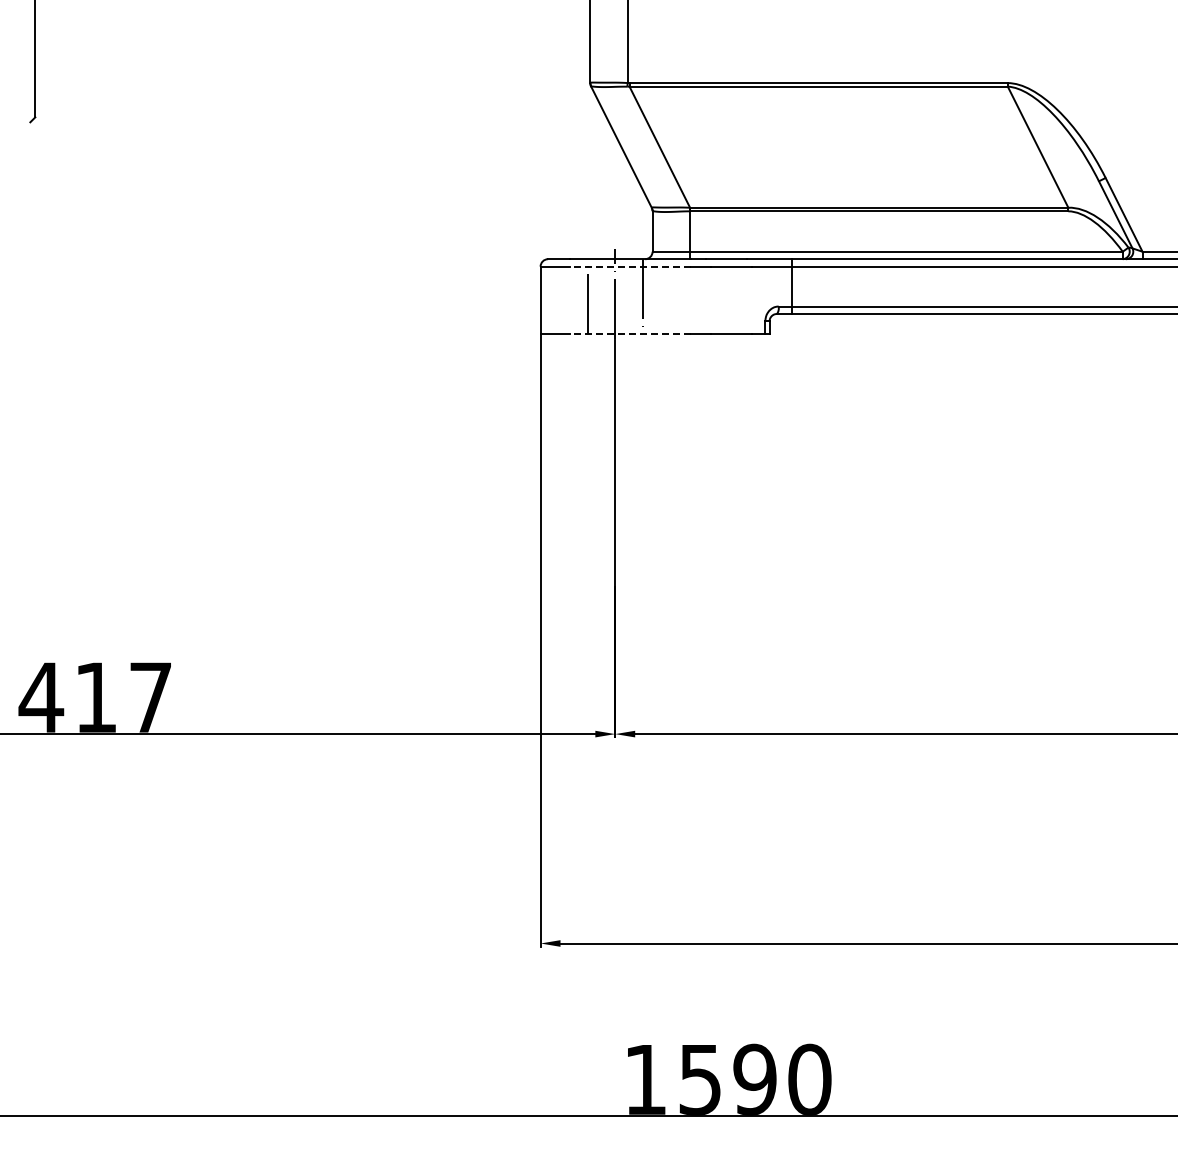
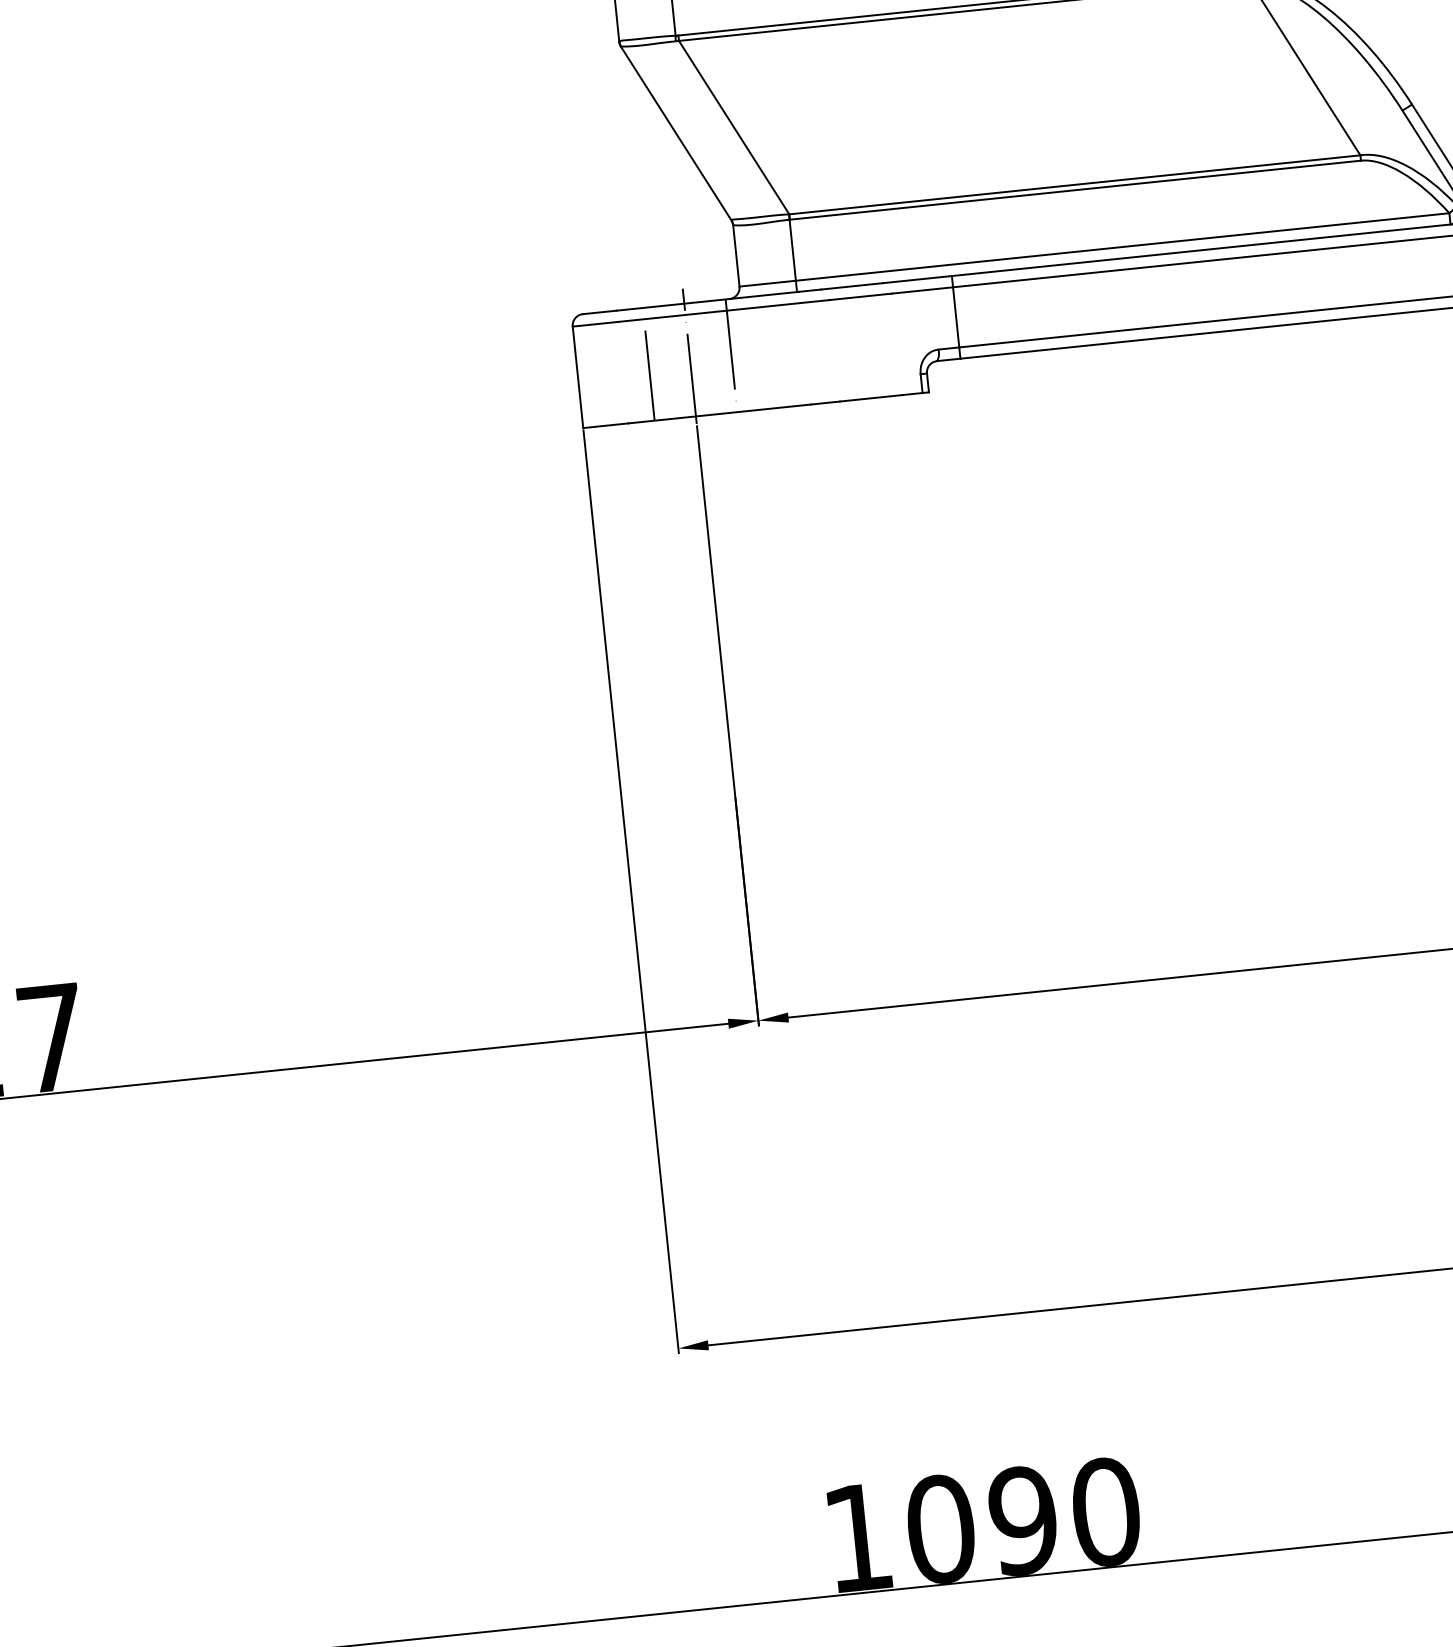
line: (630, 266) -> (708, 312), dashed -> solid
line: (630, 333) -> (718, 413), dashed -> solid
text: (700, 1078) -> (940, 1527), 1590 -> 1090

